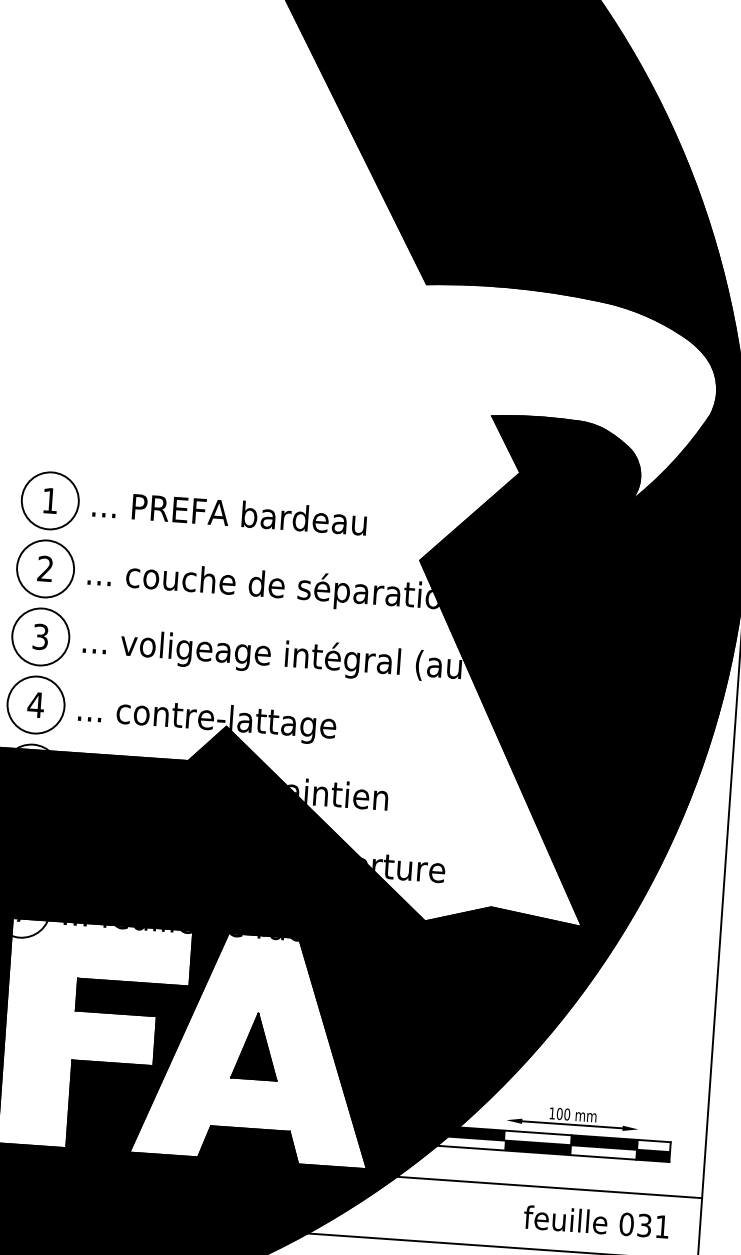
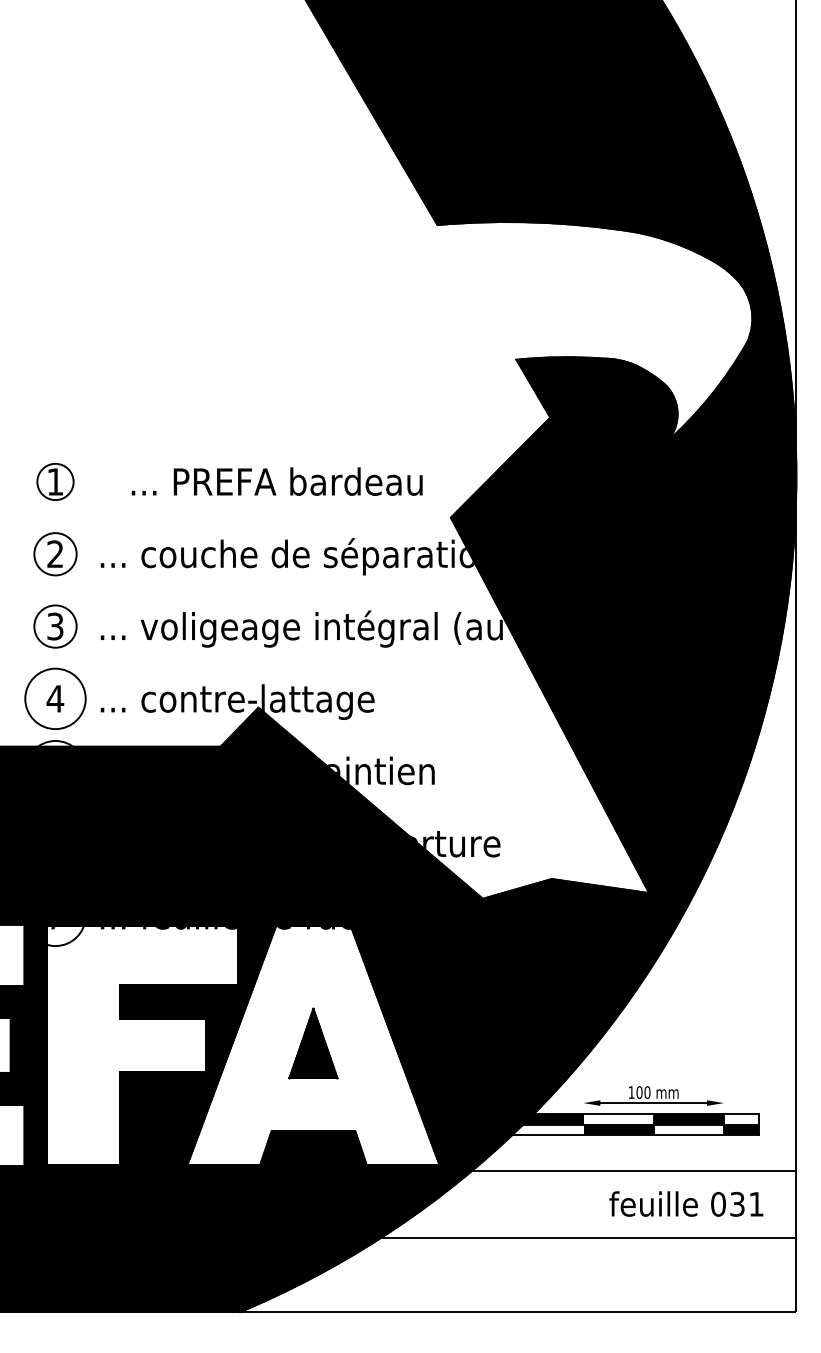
circle: (50, 500) -> (55, 481), size x0.6
text: (229, 512) -> (276, 481), moved
circle: (45, 569) -> (55, 554), size x0.7
circle: (40, 636) -> (55, 626), size x0.7

